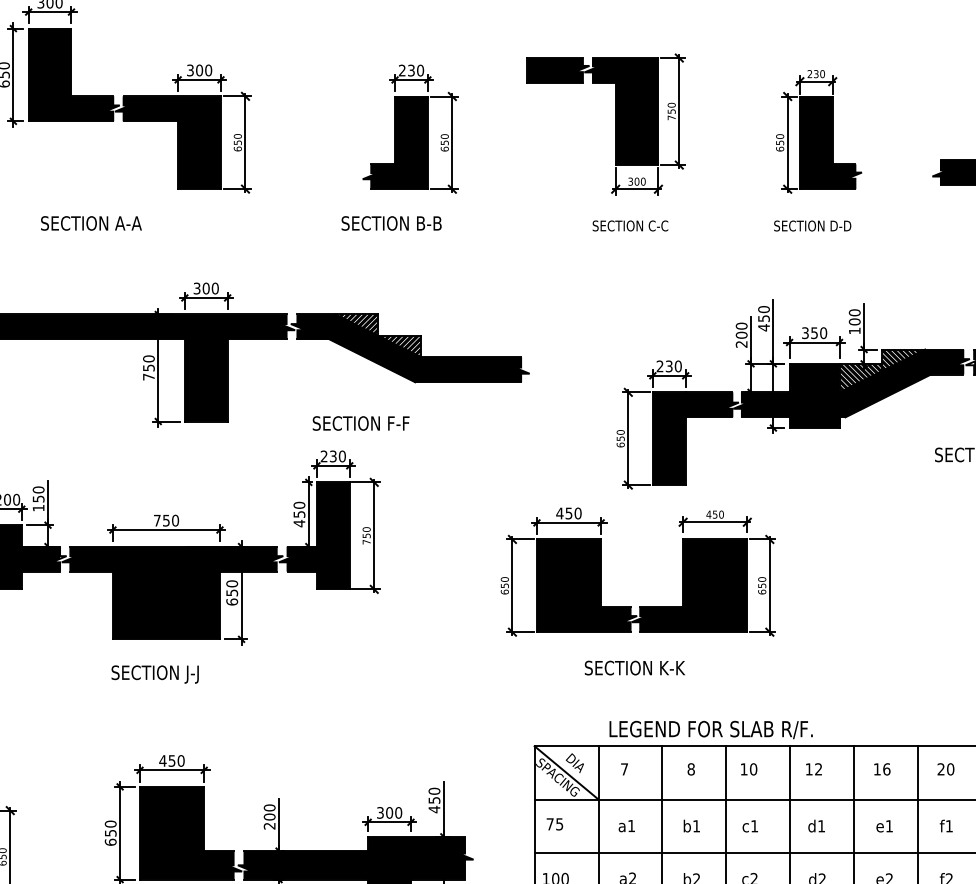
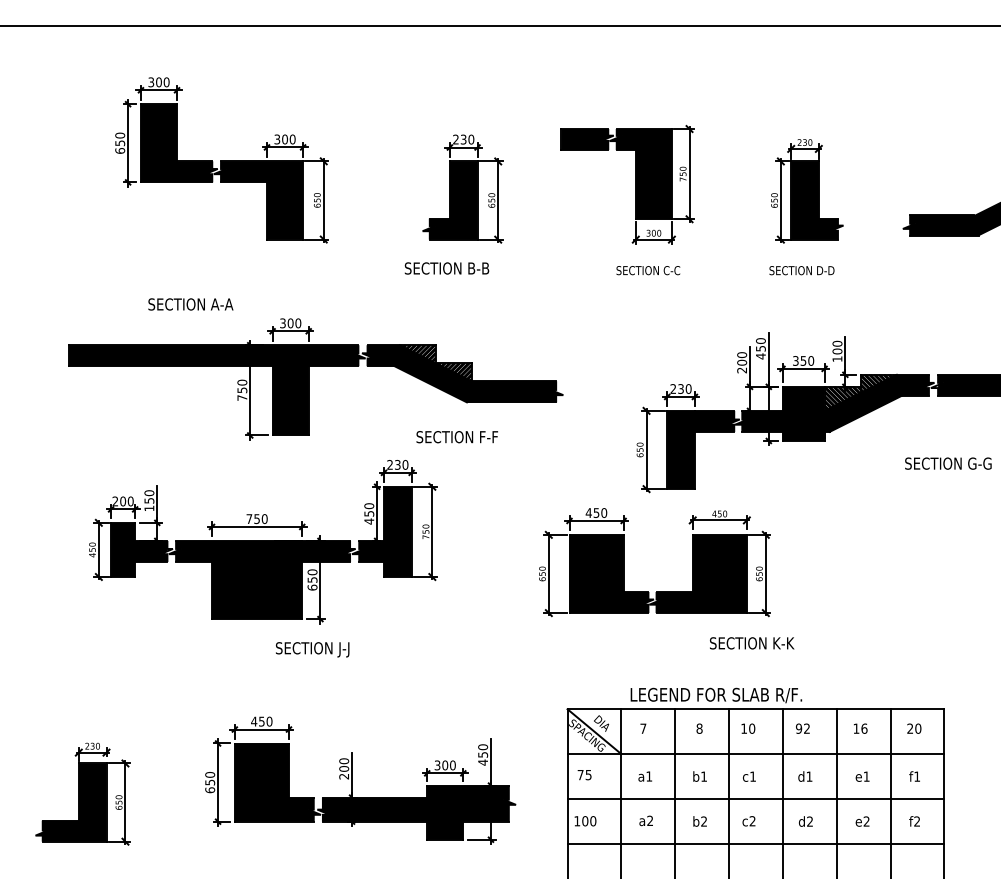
text: (90, 223) -> (190, 304), moved
text: (360, 423) -> (456, 437), moved
text: (635, 668) -> (752, 643), moved
text: (155, 674) -> (312, 649), moved
text: (809, 769) -> (799, 728), 12 -> 92

